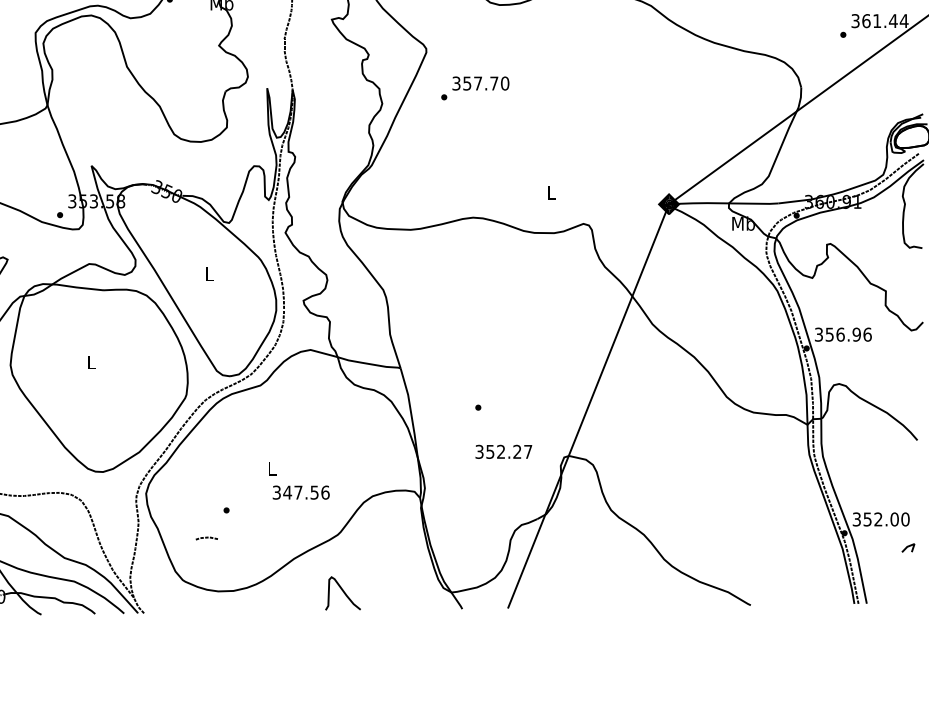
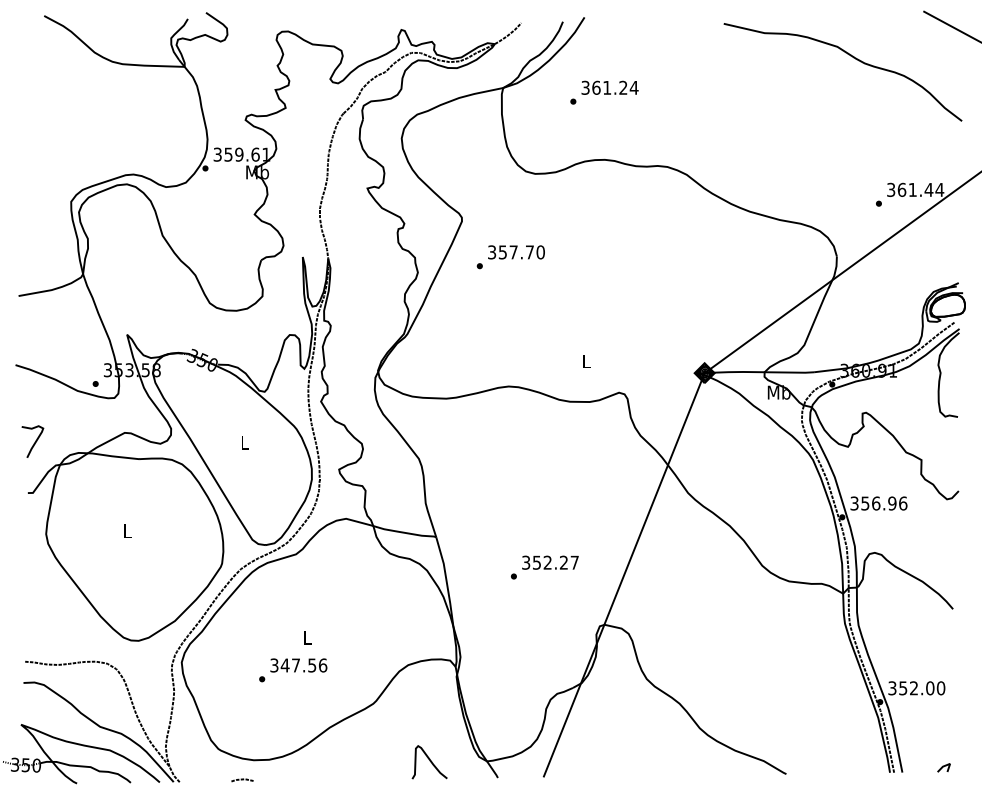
text: (503, 451) -> (550, 562), moved
text: (300, 492) -> (298, 665), moved
line: (206, 538) -> (242, 780), moved
line: (907, 547) -> (943, 767), moved
curve: (342, 592) -> (429, 761), moved

